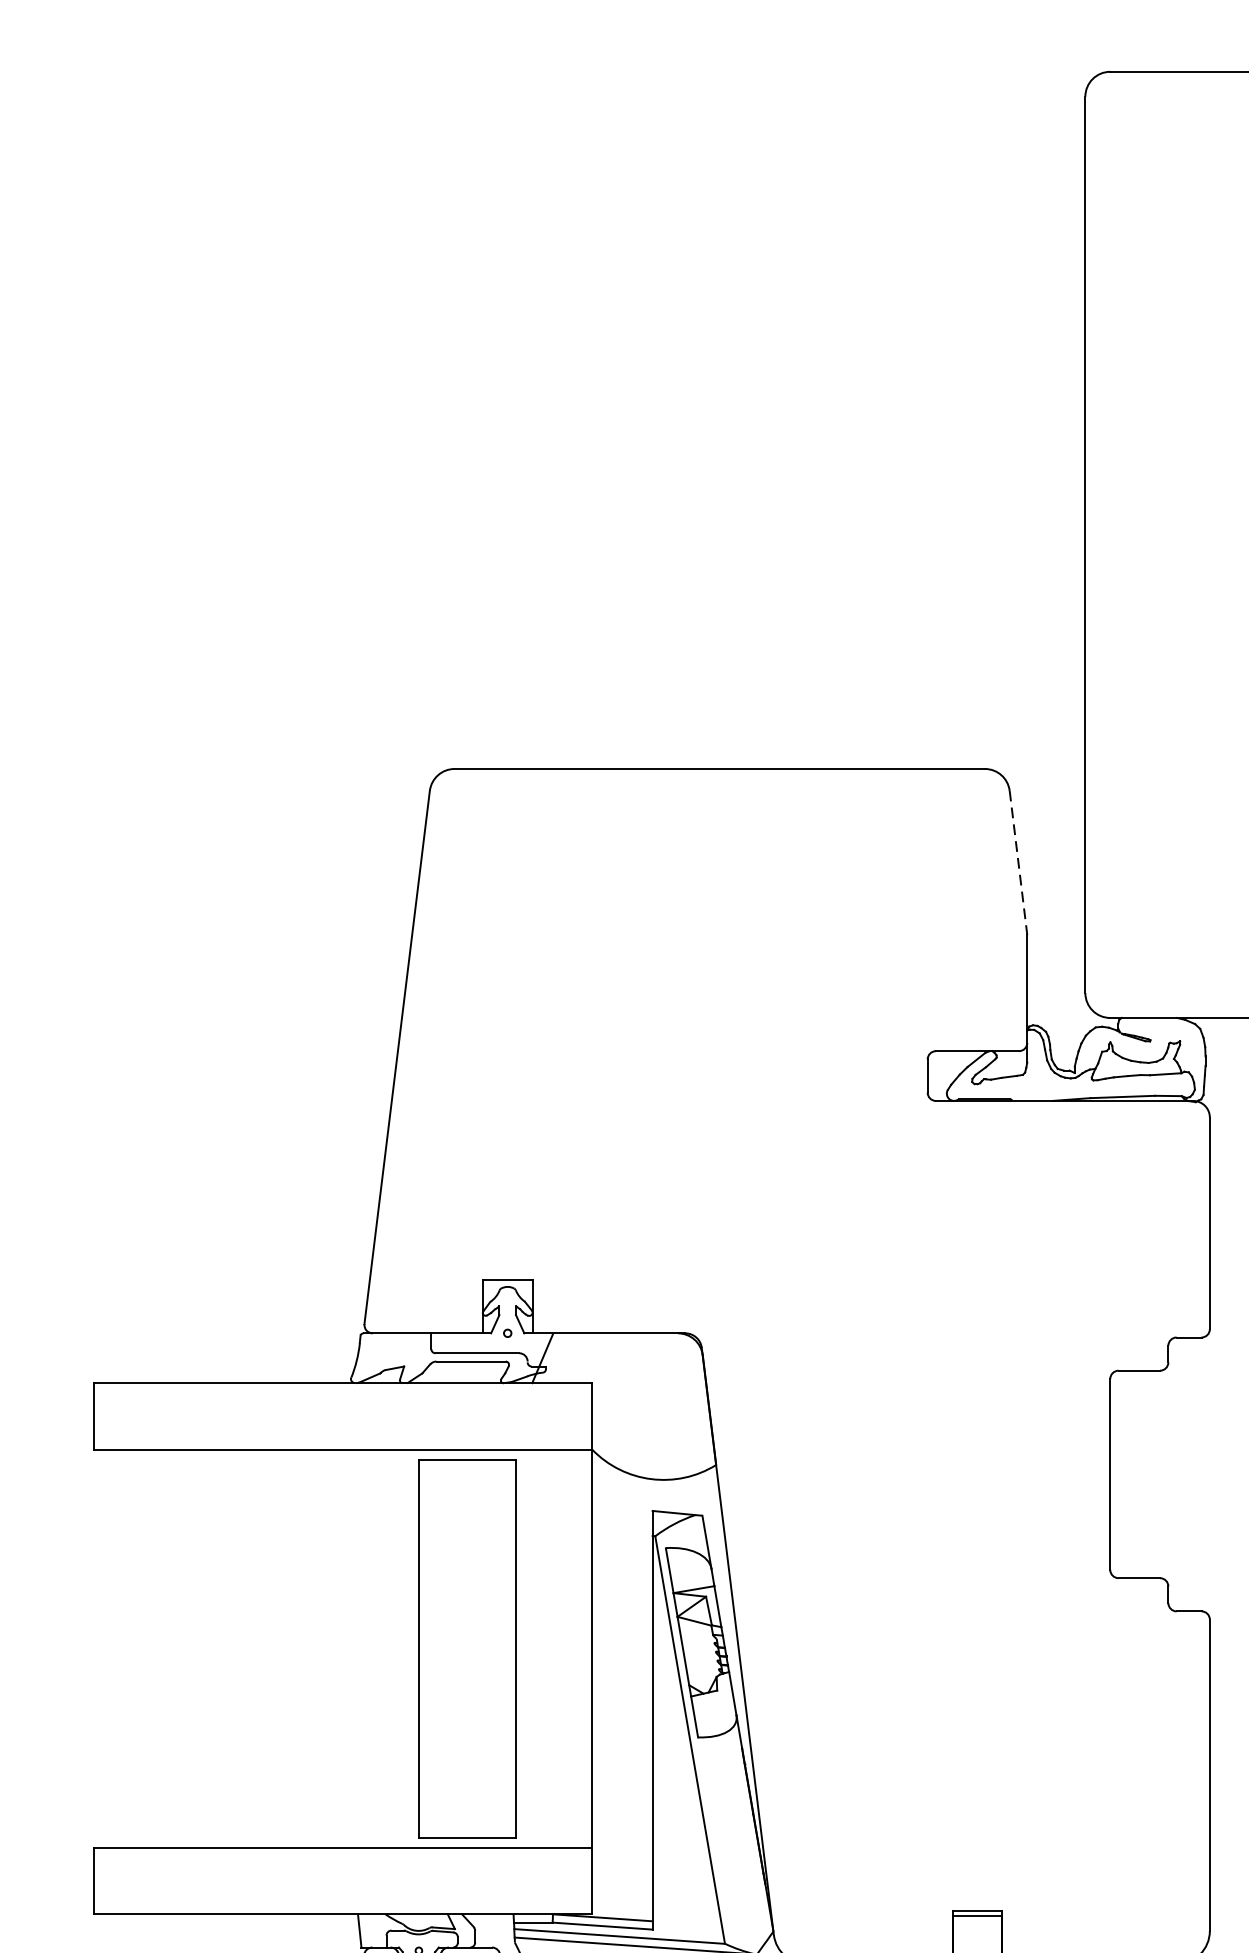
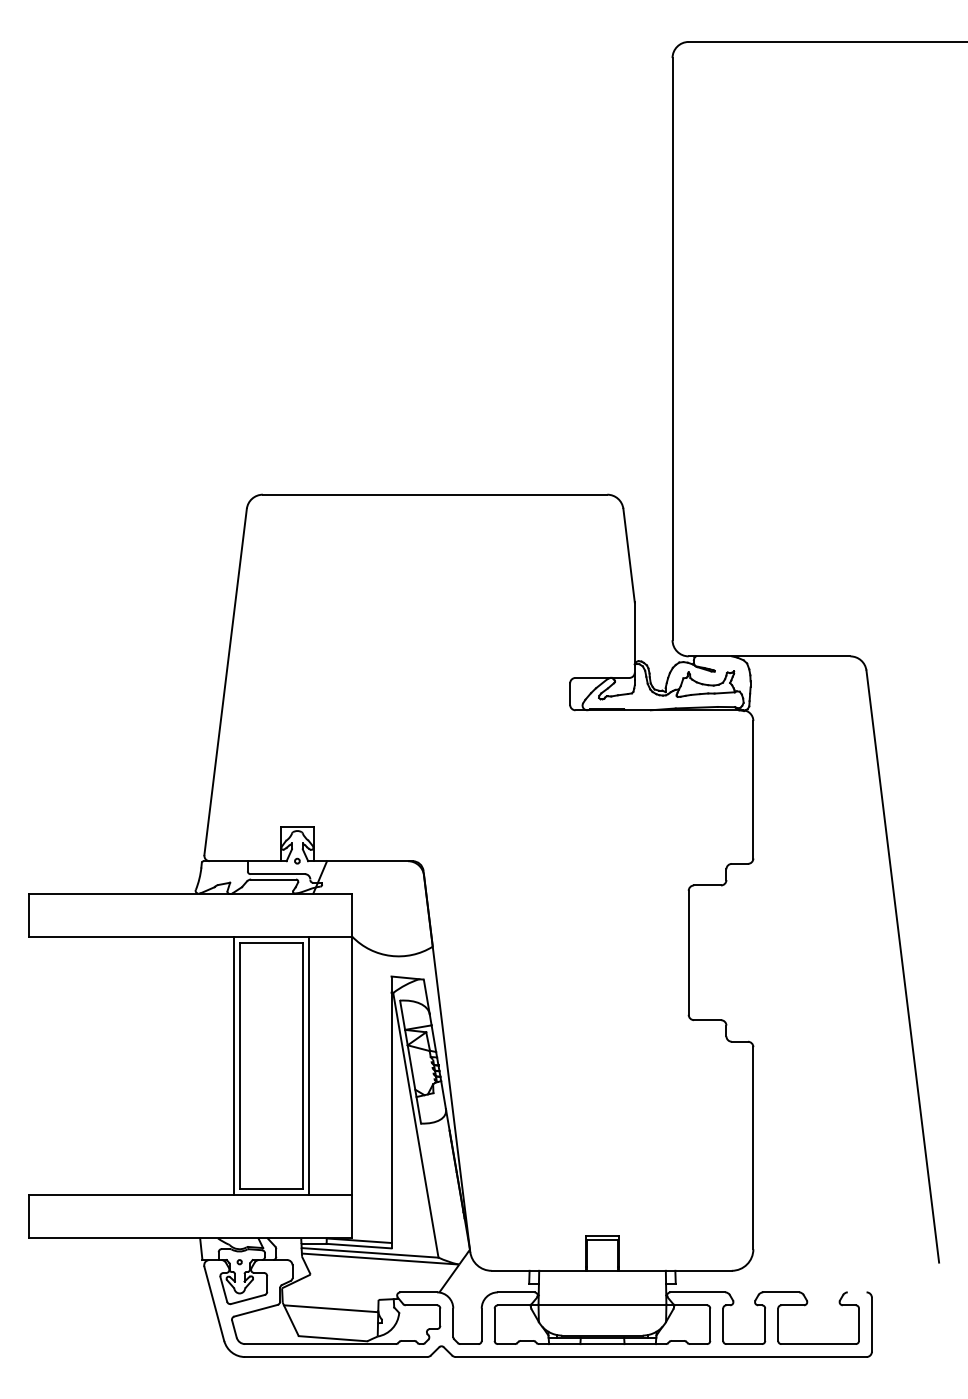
line: (1019, 864) -> (629, 556), dashed -> solid
line: (409, 1647) -> (233, 1065), added
line: (526, 1647) -> (309, 1065), added

